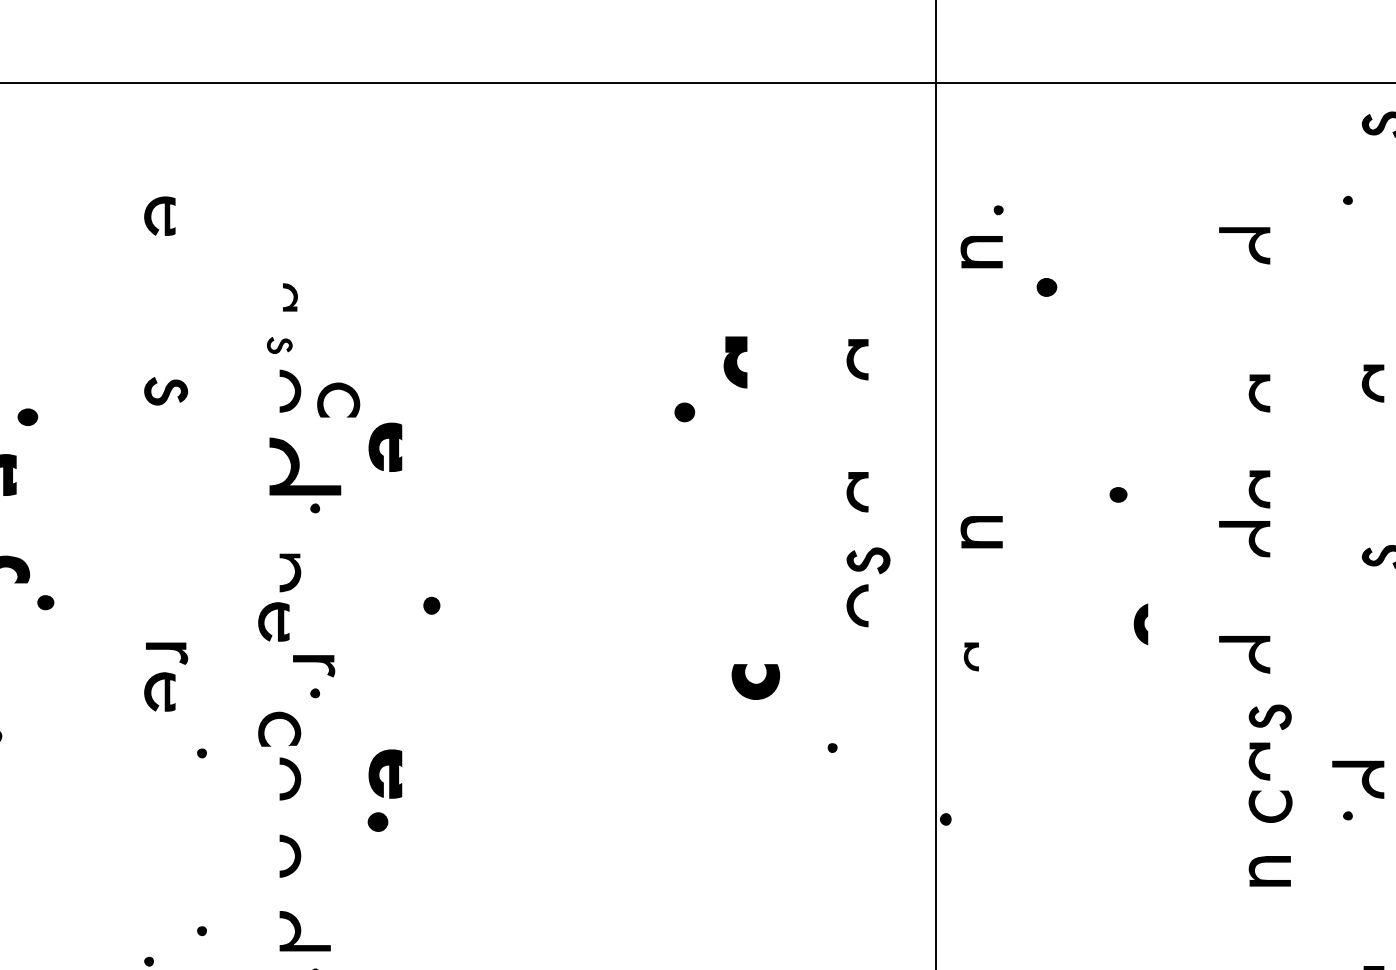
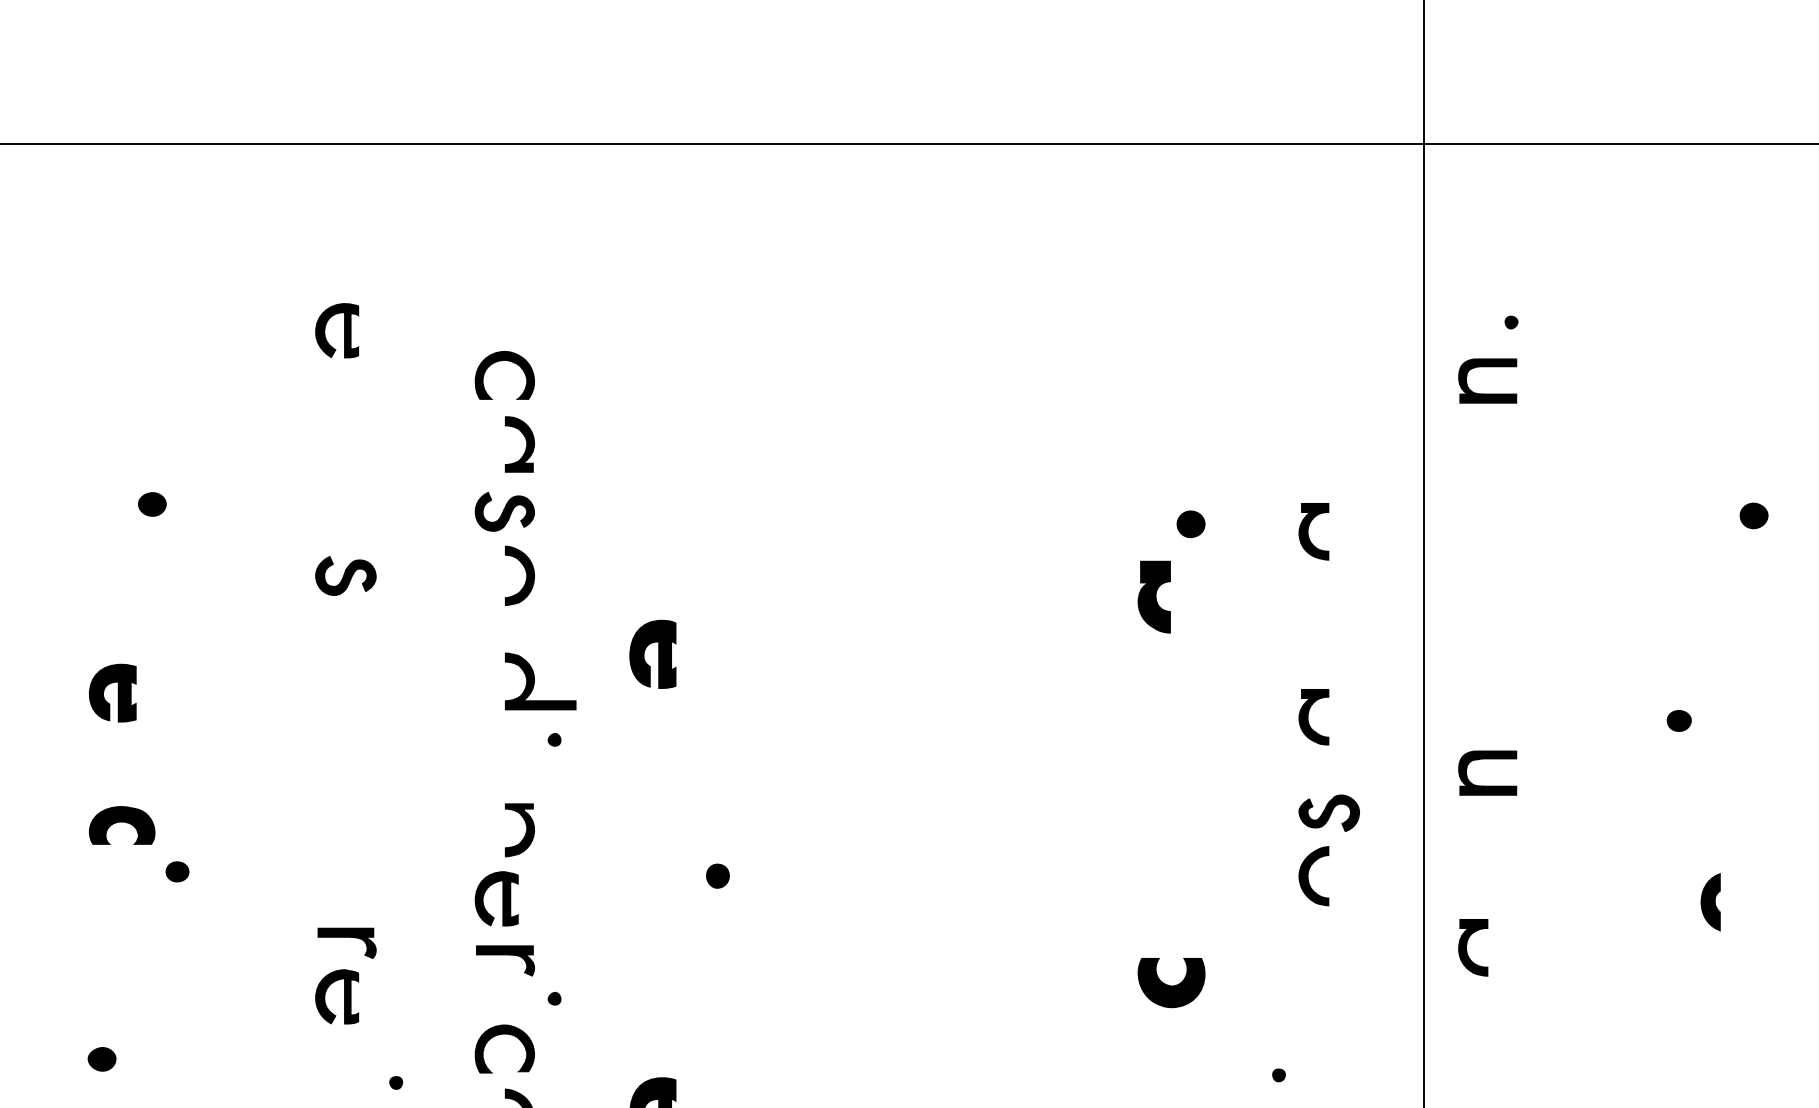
part: (1046, 287) -> (1753, 516), moved
part: (290, 297) -> (520, 444), size x1.43
part: (279, 345) -> (504, 511), size x1.67
part: (735, 362) -> (1154, 597), moved
part: (334, 390) -> (499, 362), moved
part: (684, 412) -> (1190, 524), moved
part: (27, 416) -> (151, 503), moved
part: (304, 466) -> (539, 681), size x0.71
part: (971, 656) -> (1473, 947), size x1.43
part: (314, 666) -> (506, 961), moved

